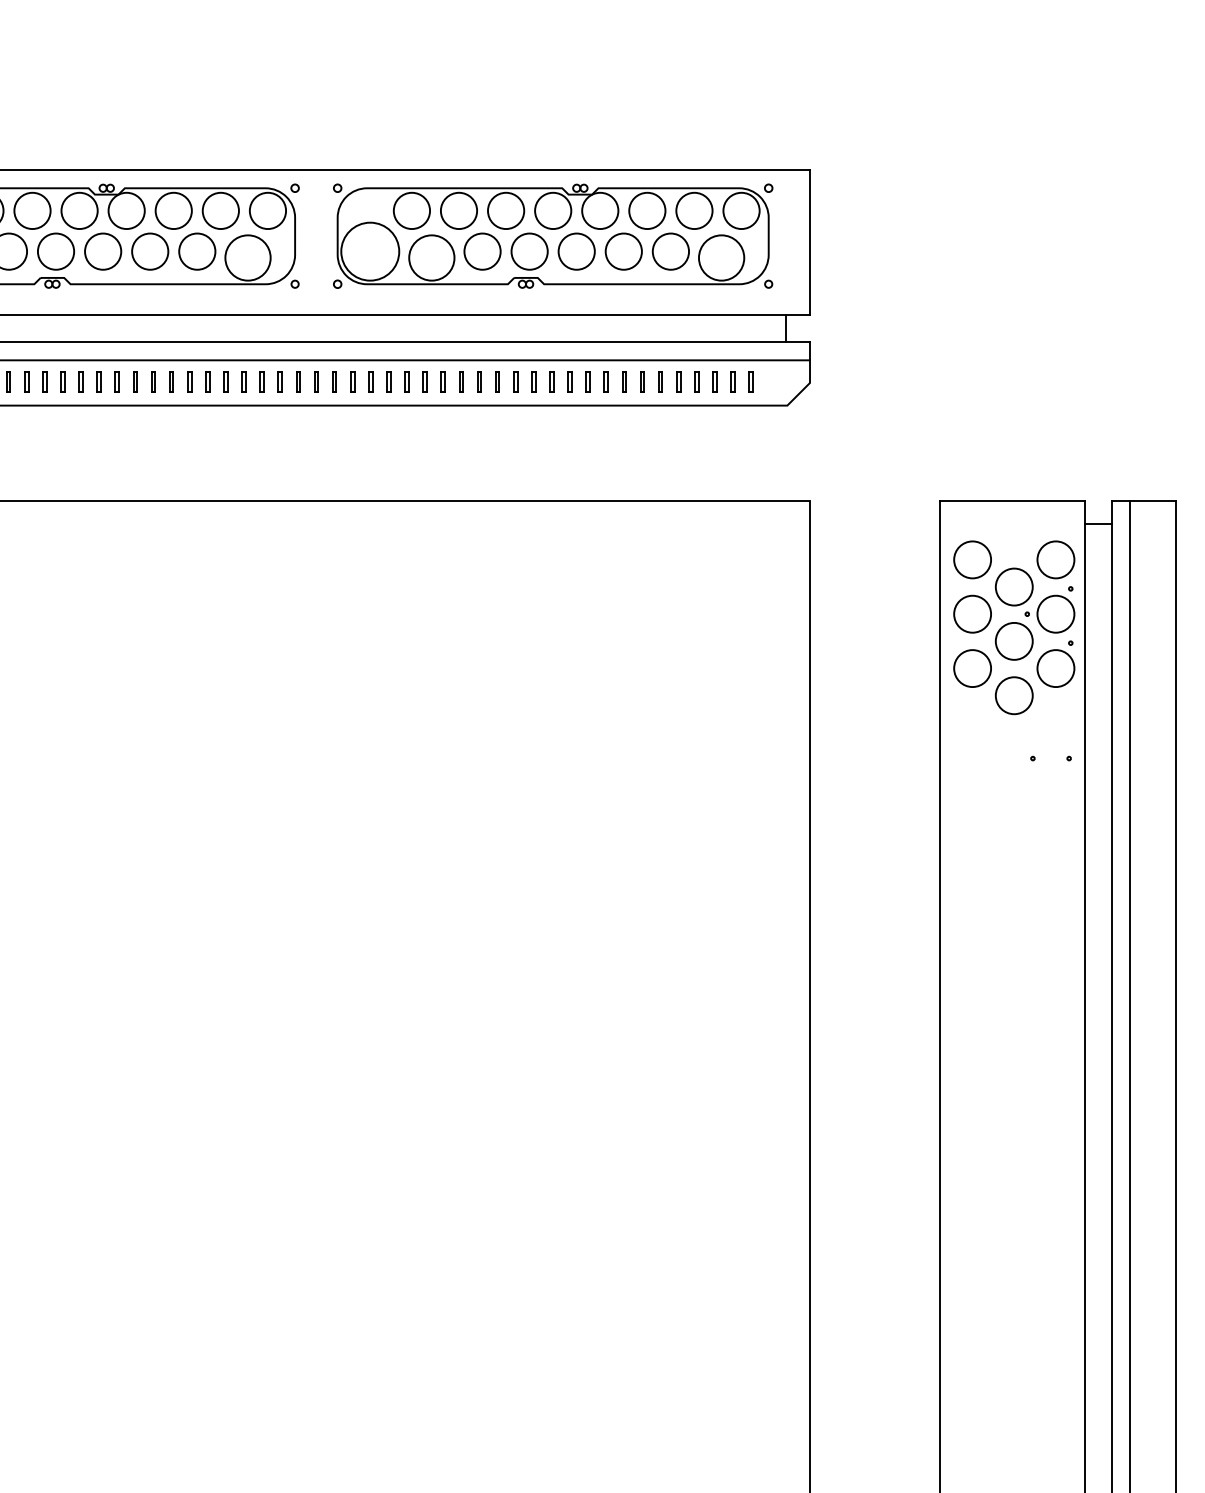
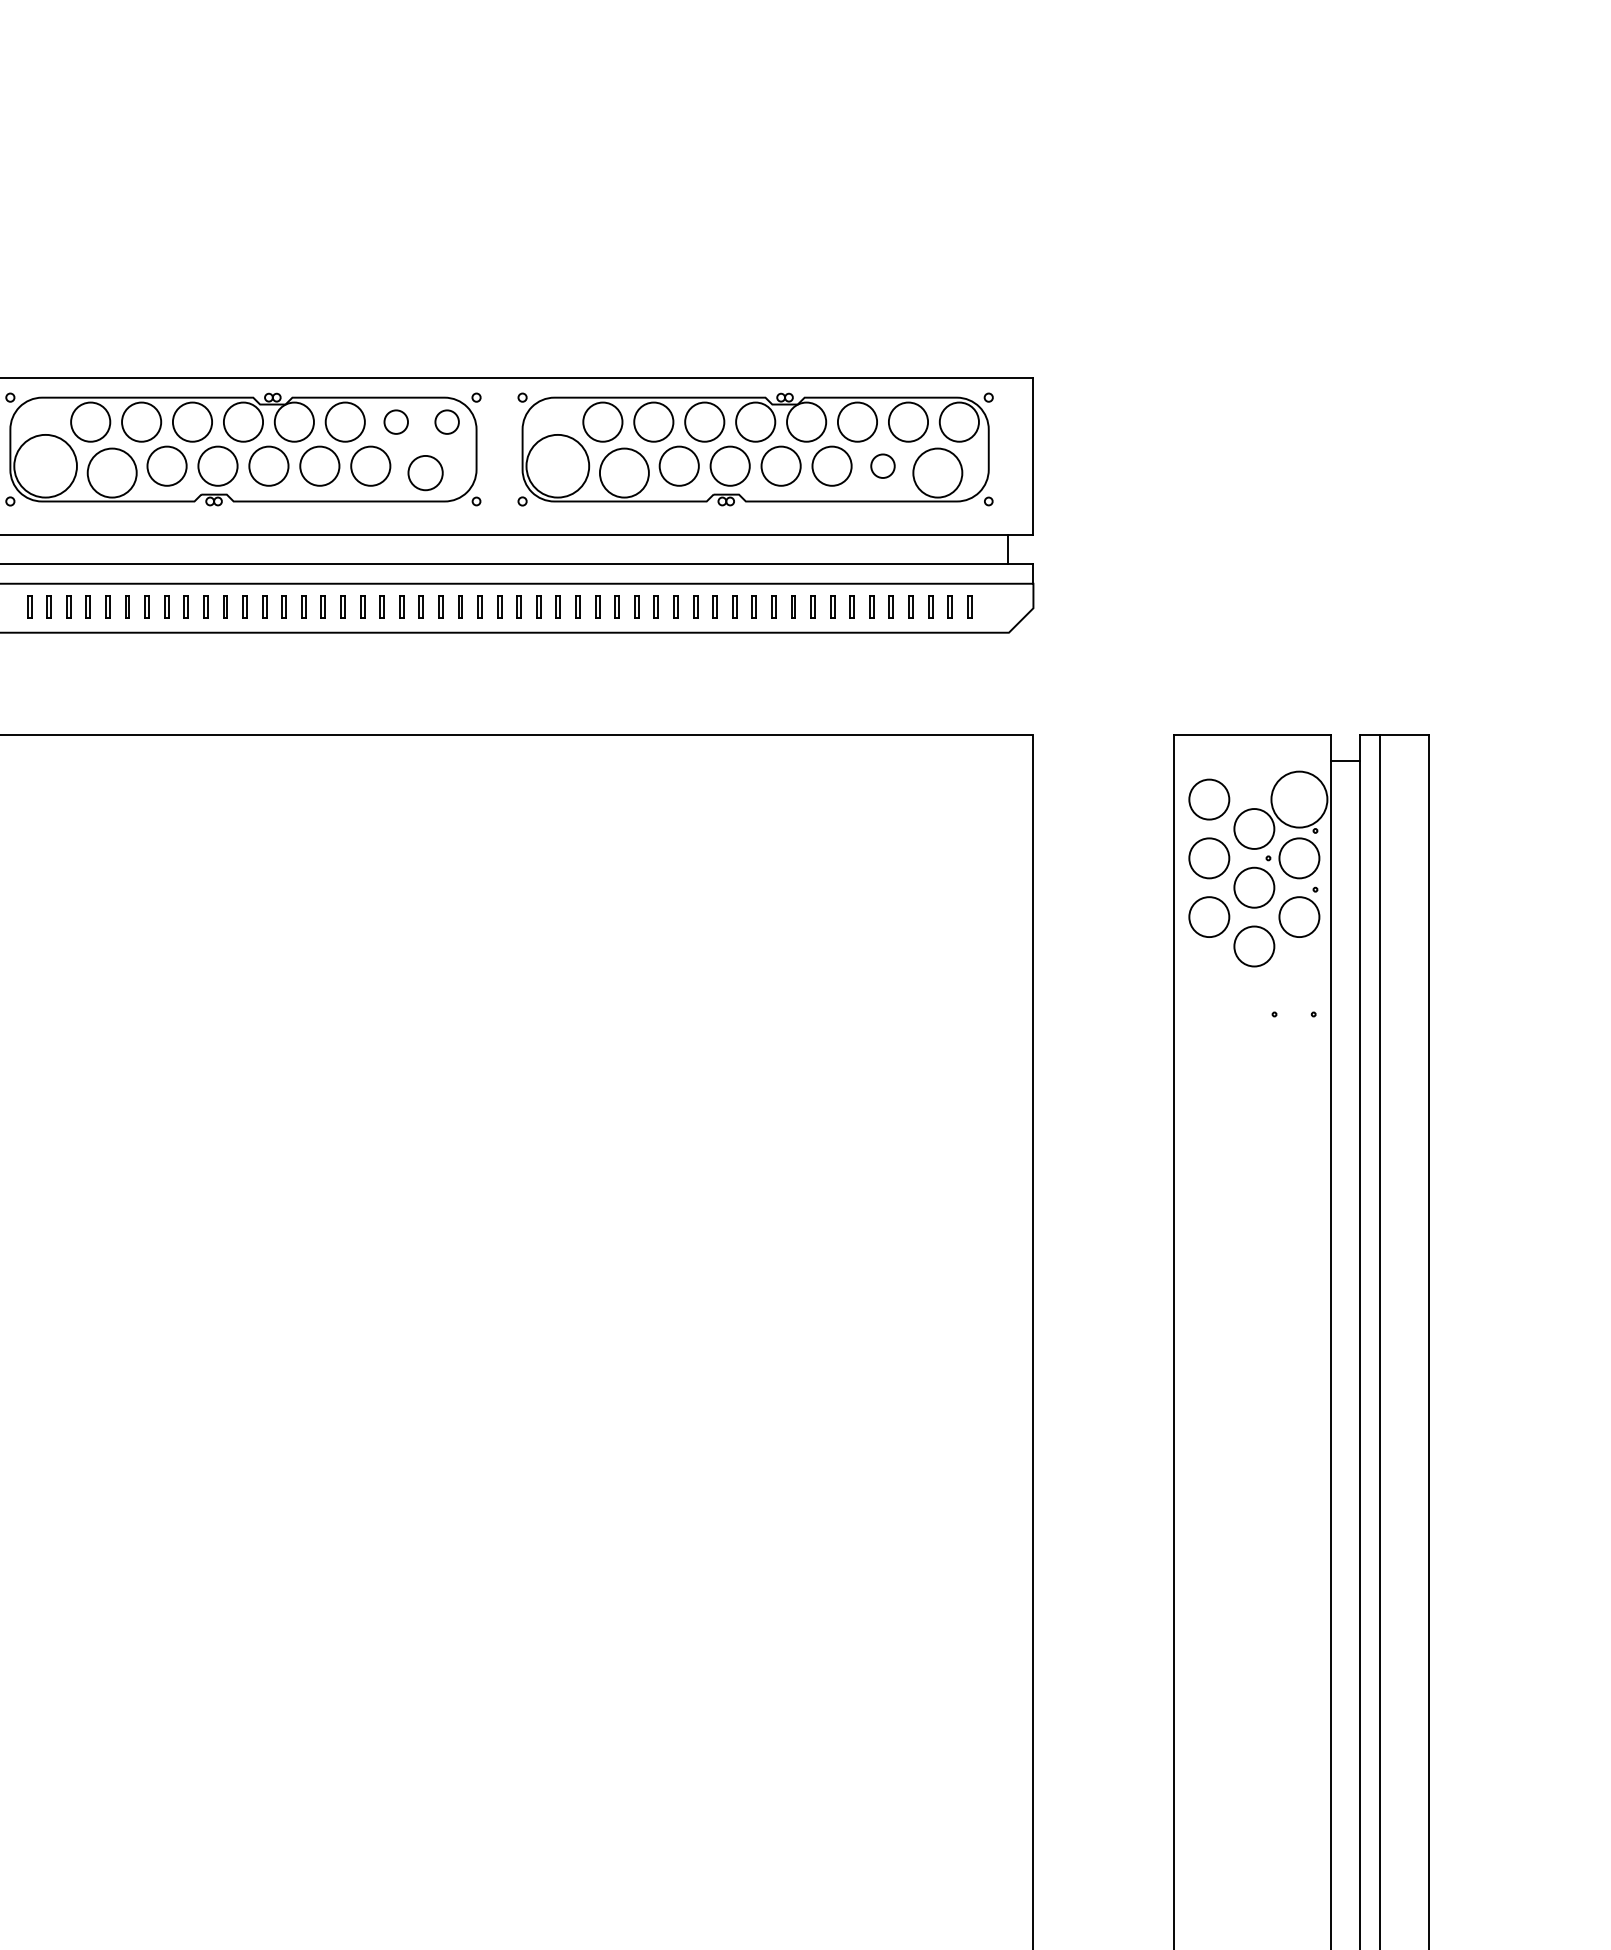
circle: (220, 210) -> (395, 421), size x0.6
circle: (267, 210) -> (446, 421), size x0.6
circle: (670, 250) -> (882, 465), size x0.6
circle: (247, 257) -> (425, 472), size x0.7
circle: (1056, 559) -> (1299, 799), size x1.4

